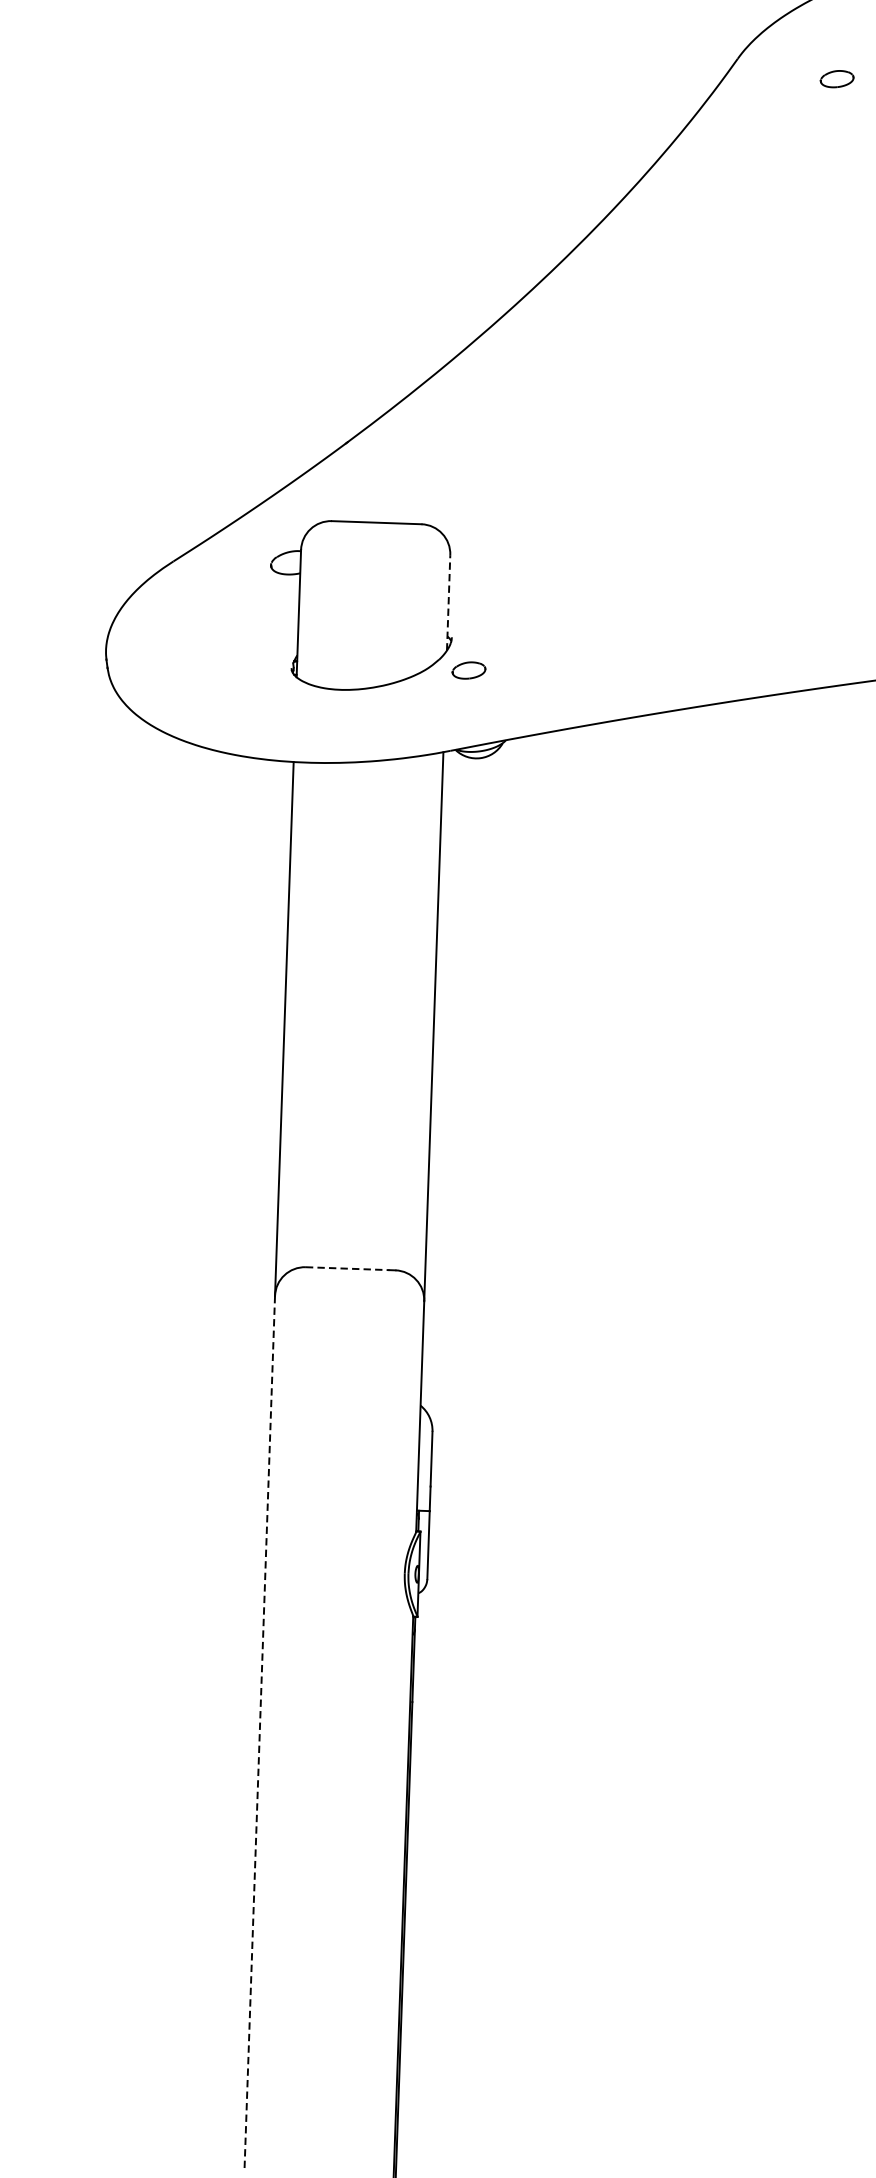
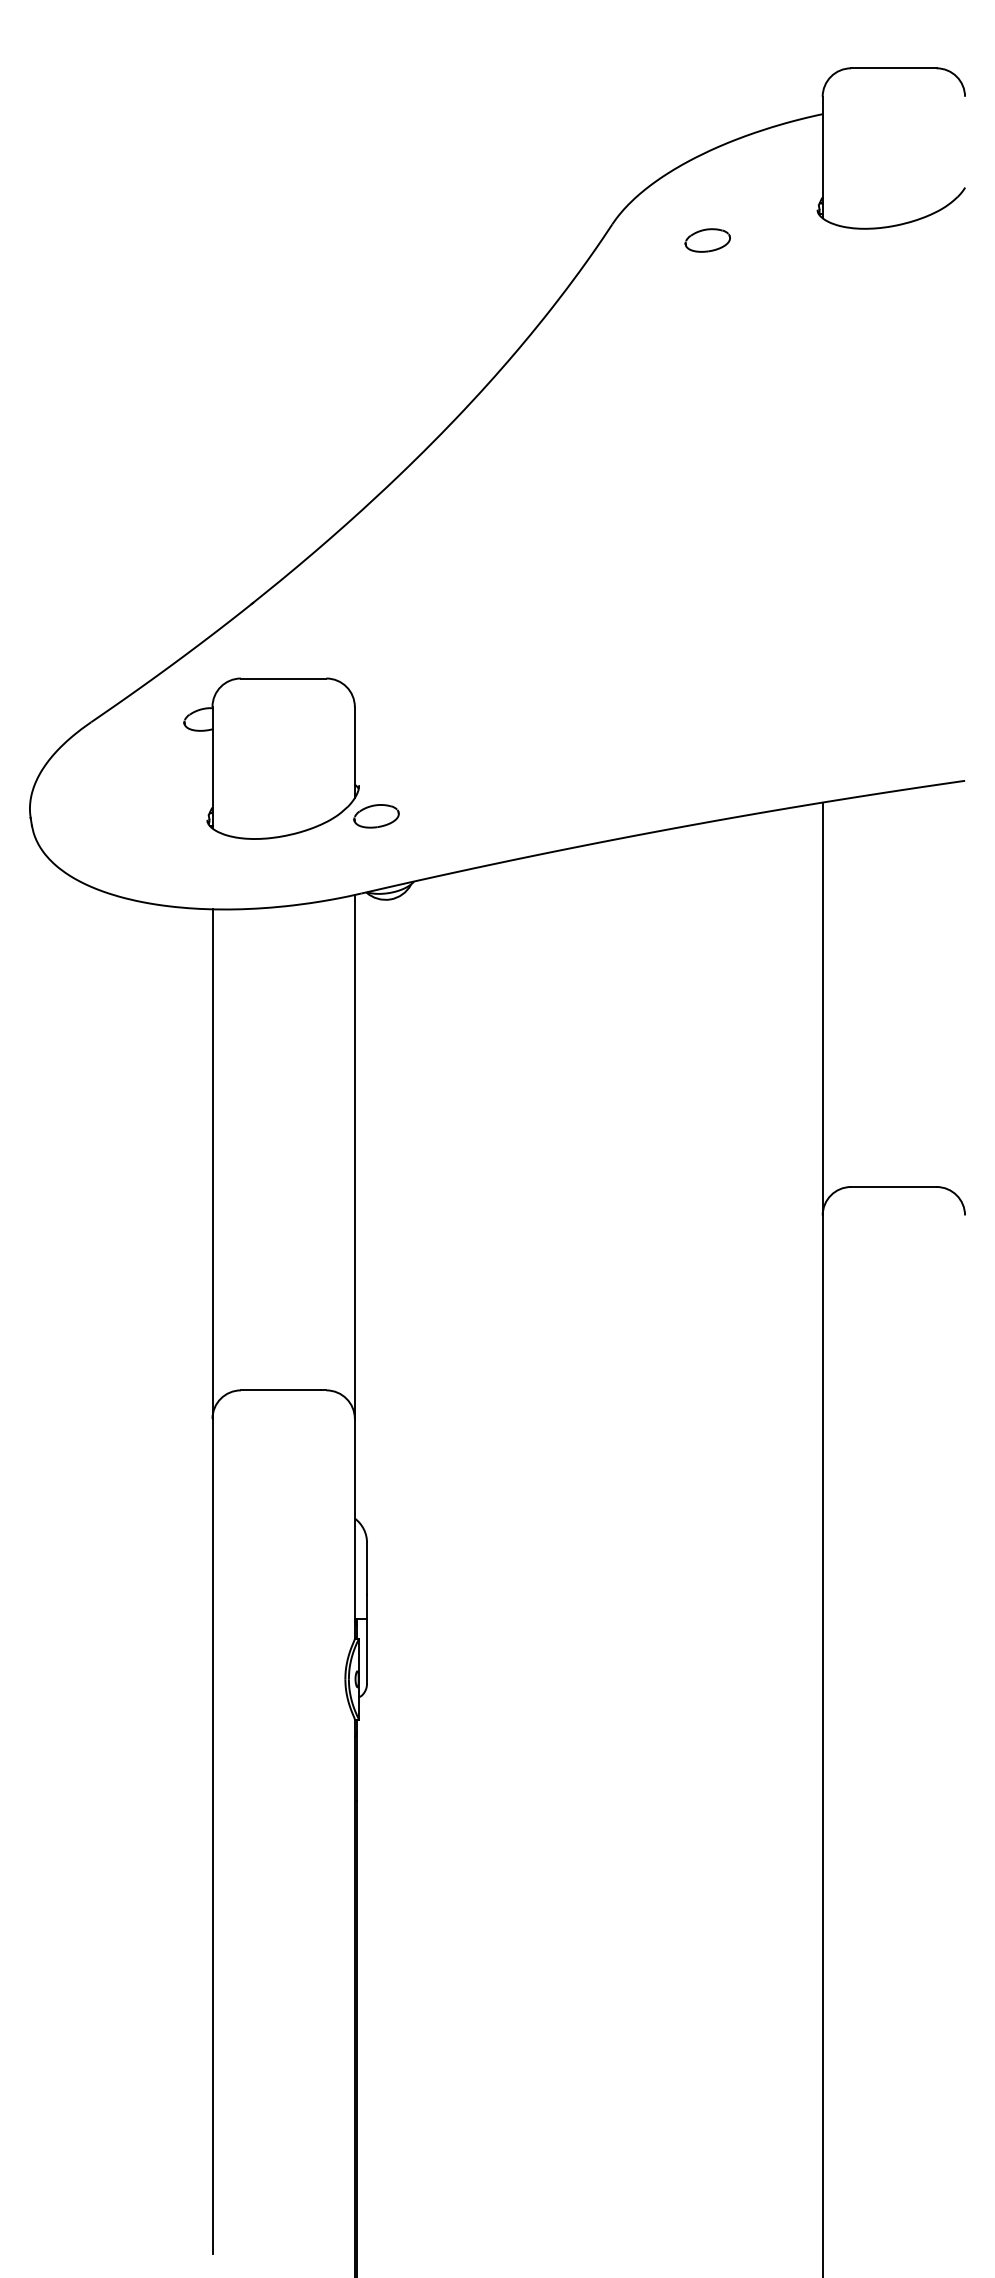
part: (836, 79) -> (707, 240), size x1.43
line: (448, 601) -> (354, 751), dashed -> solid
part: (468, 670) -> (376, 816), size x1.43
line: (347, 1268) -> (280, 1390), dashed -> solid
line: (259, 1733) -> (212, 1836), dashed -> solid

